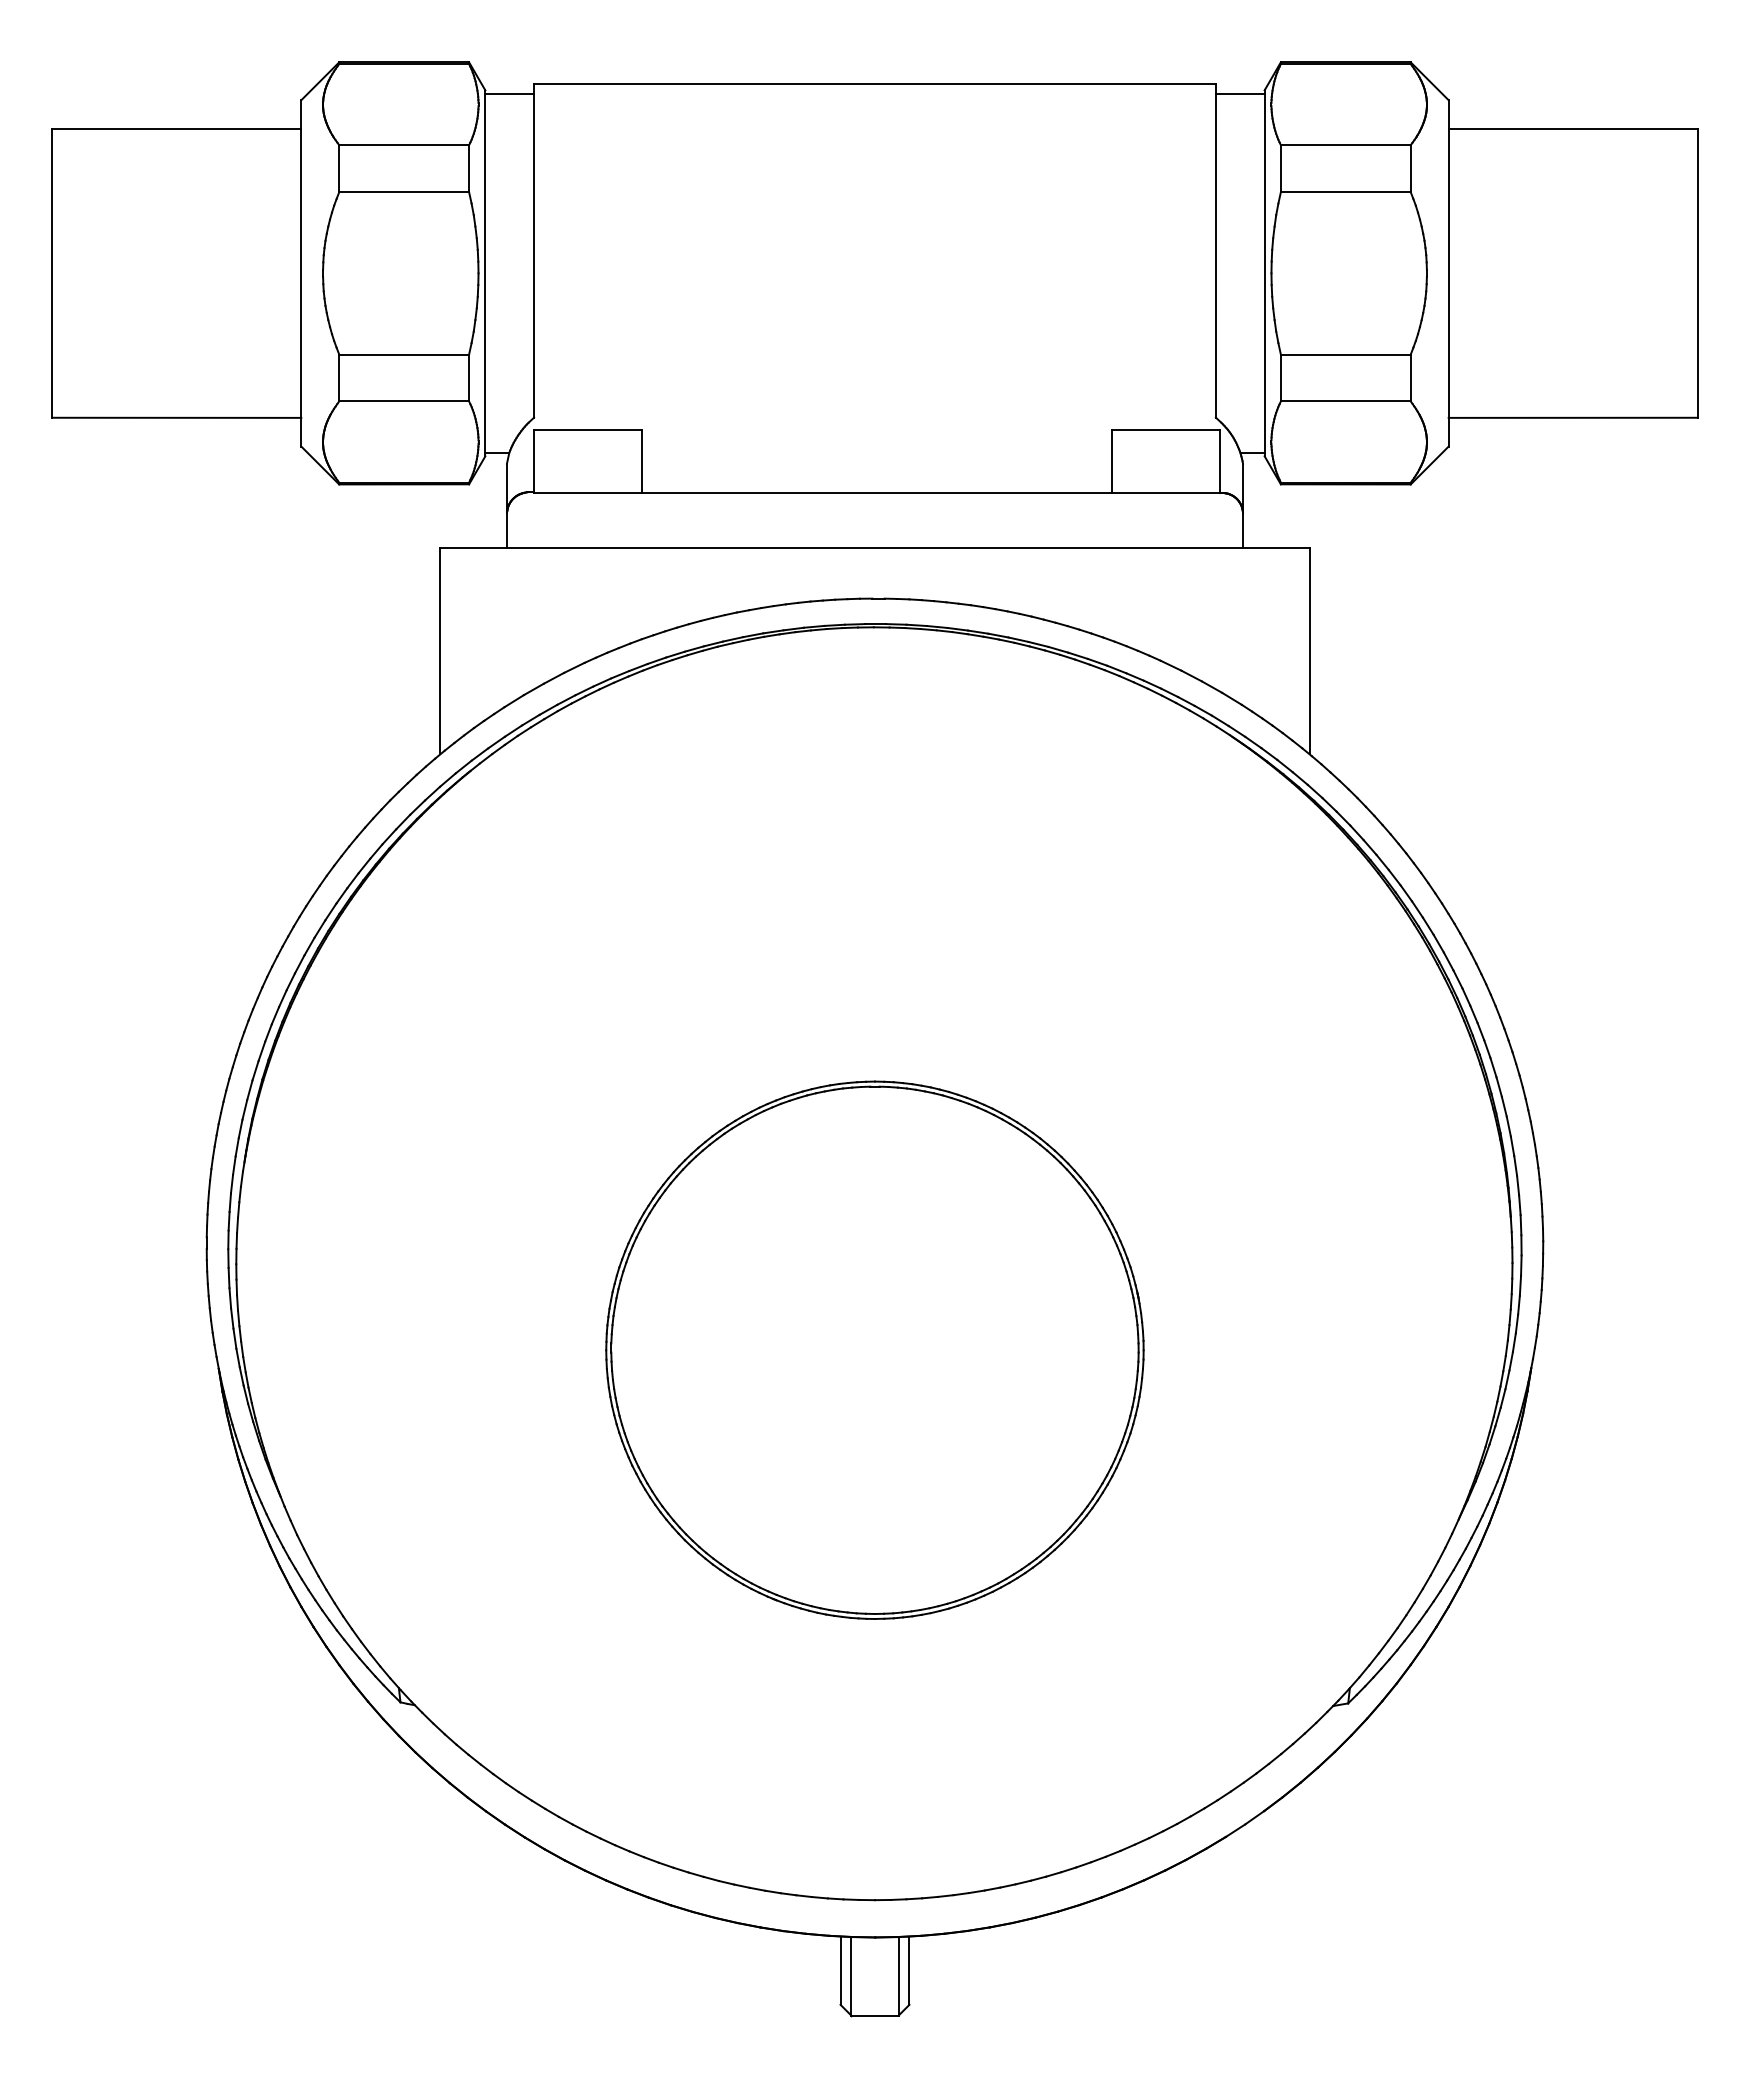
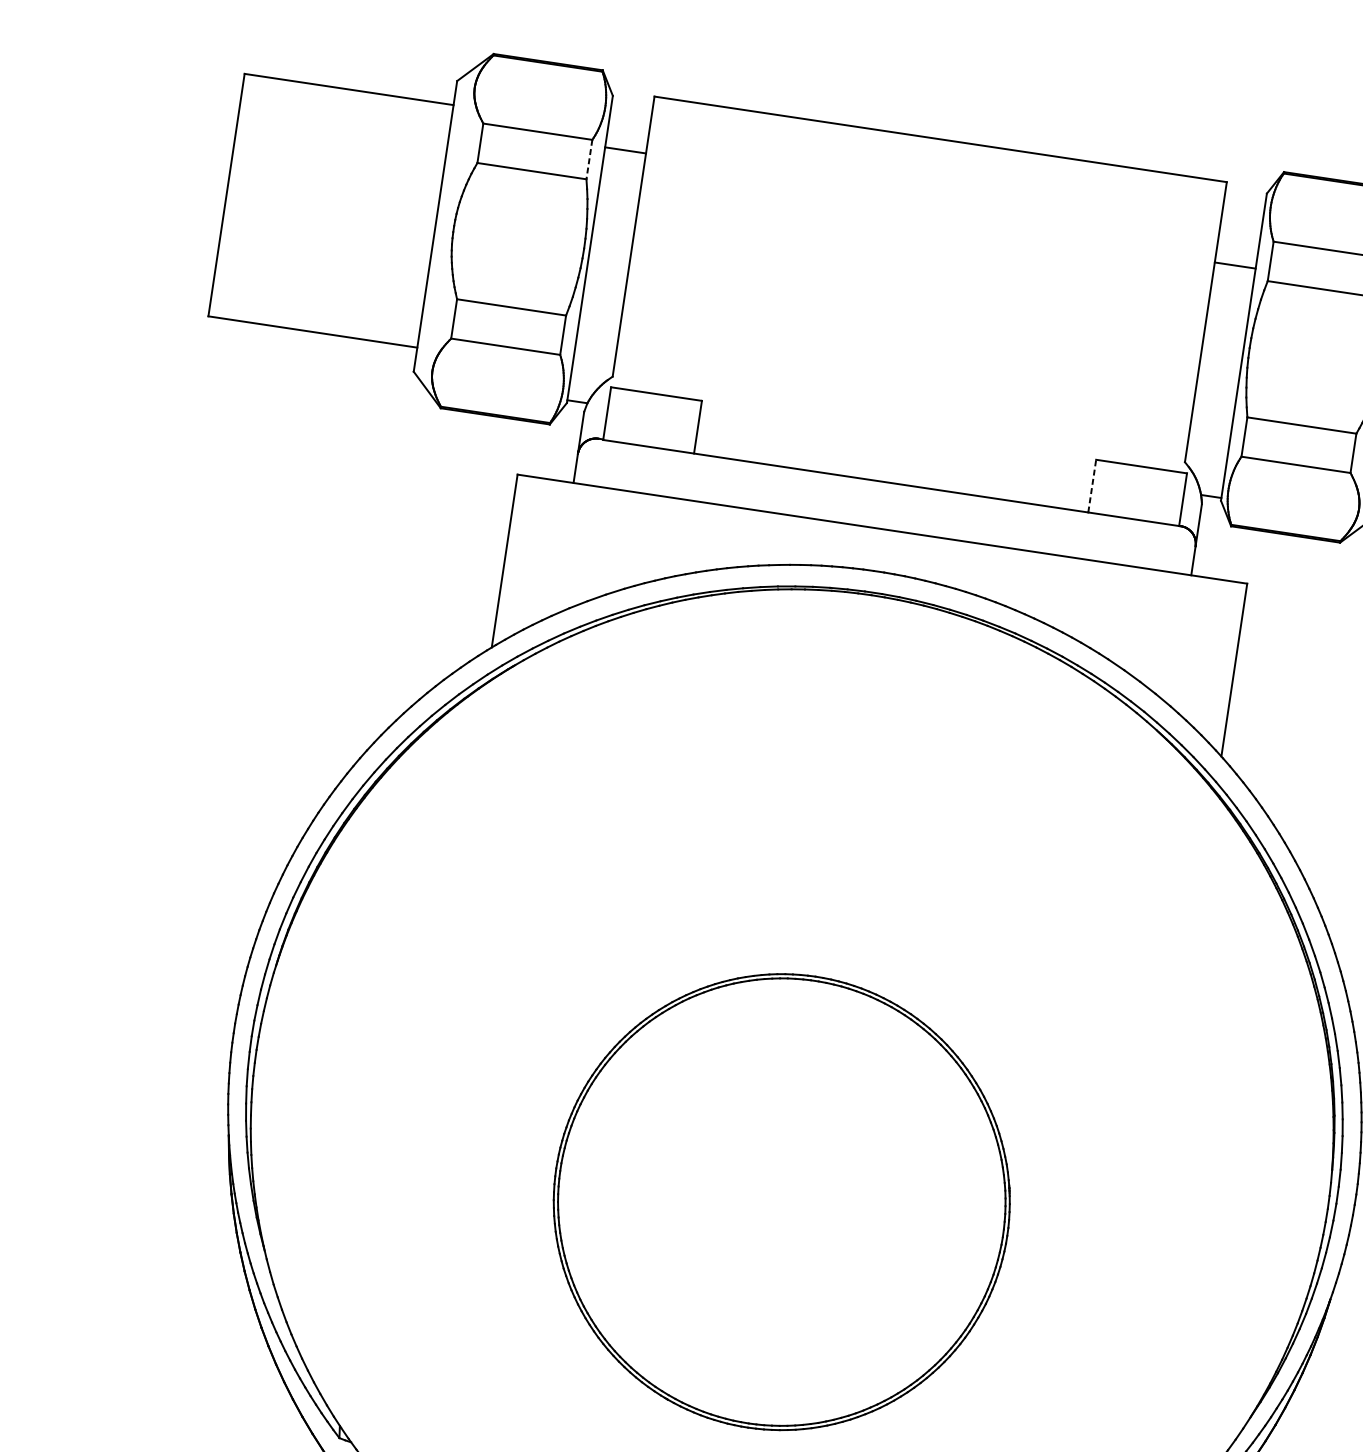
line: (509, 93) -> (625, 150), moved
line: (1239, 93) -> (1234, 265), moved
line: (469, 169) -> (589, 160), solid -> dashed
line: (1112, 461) -> (1092, 486), solid -> dashed

